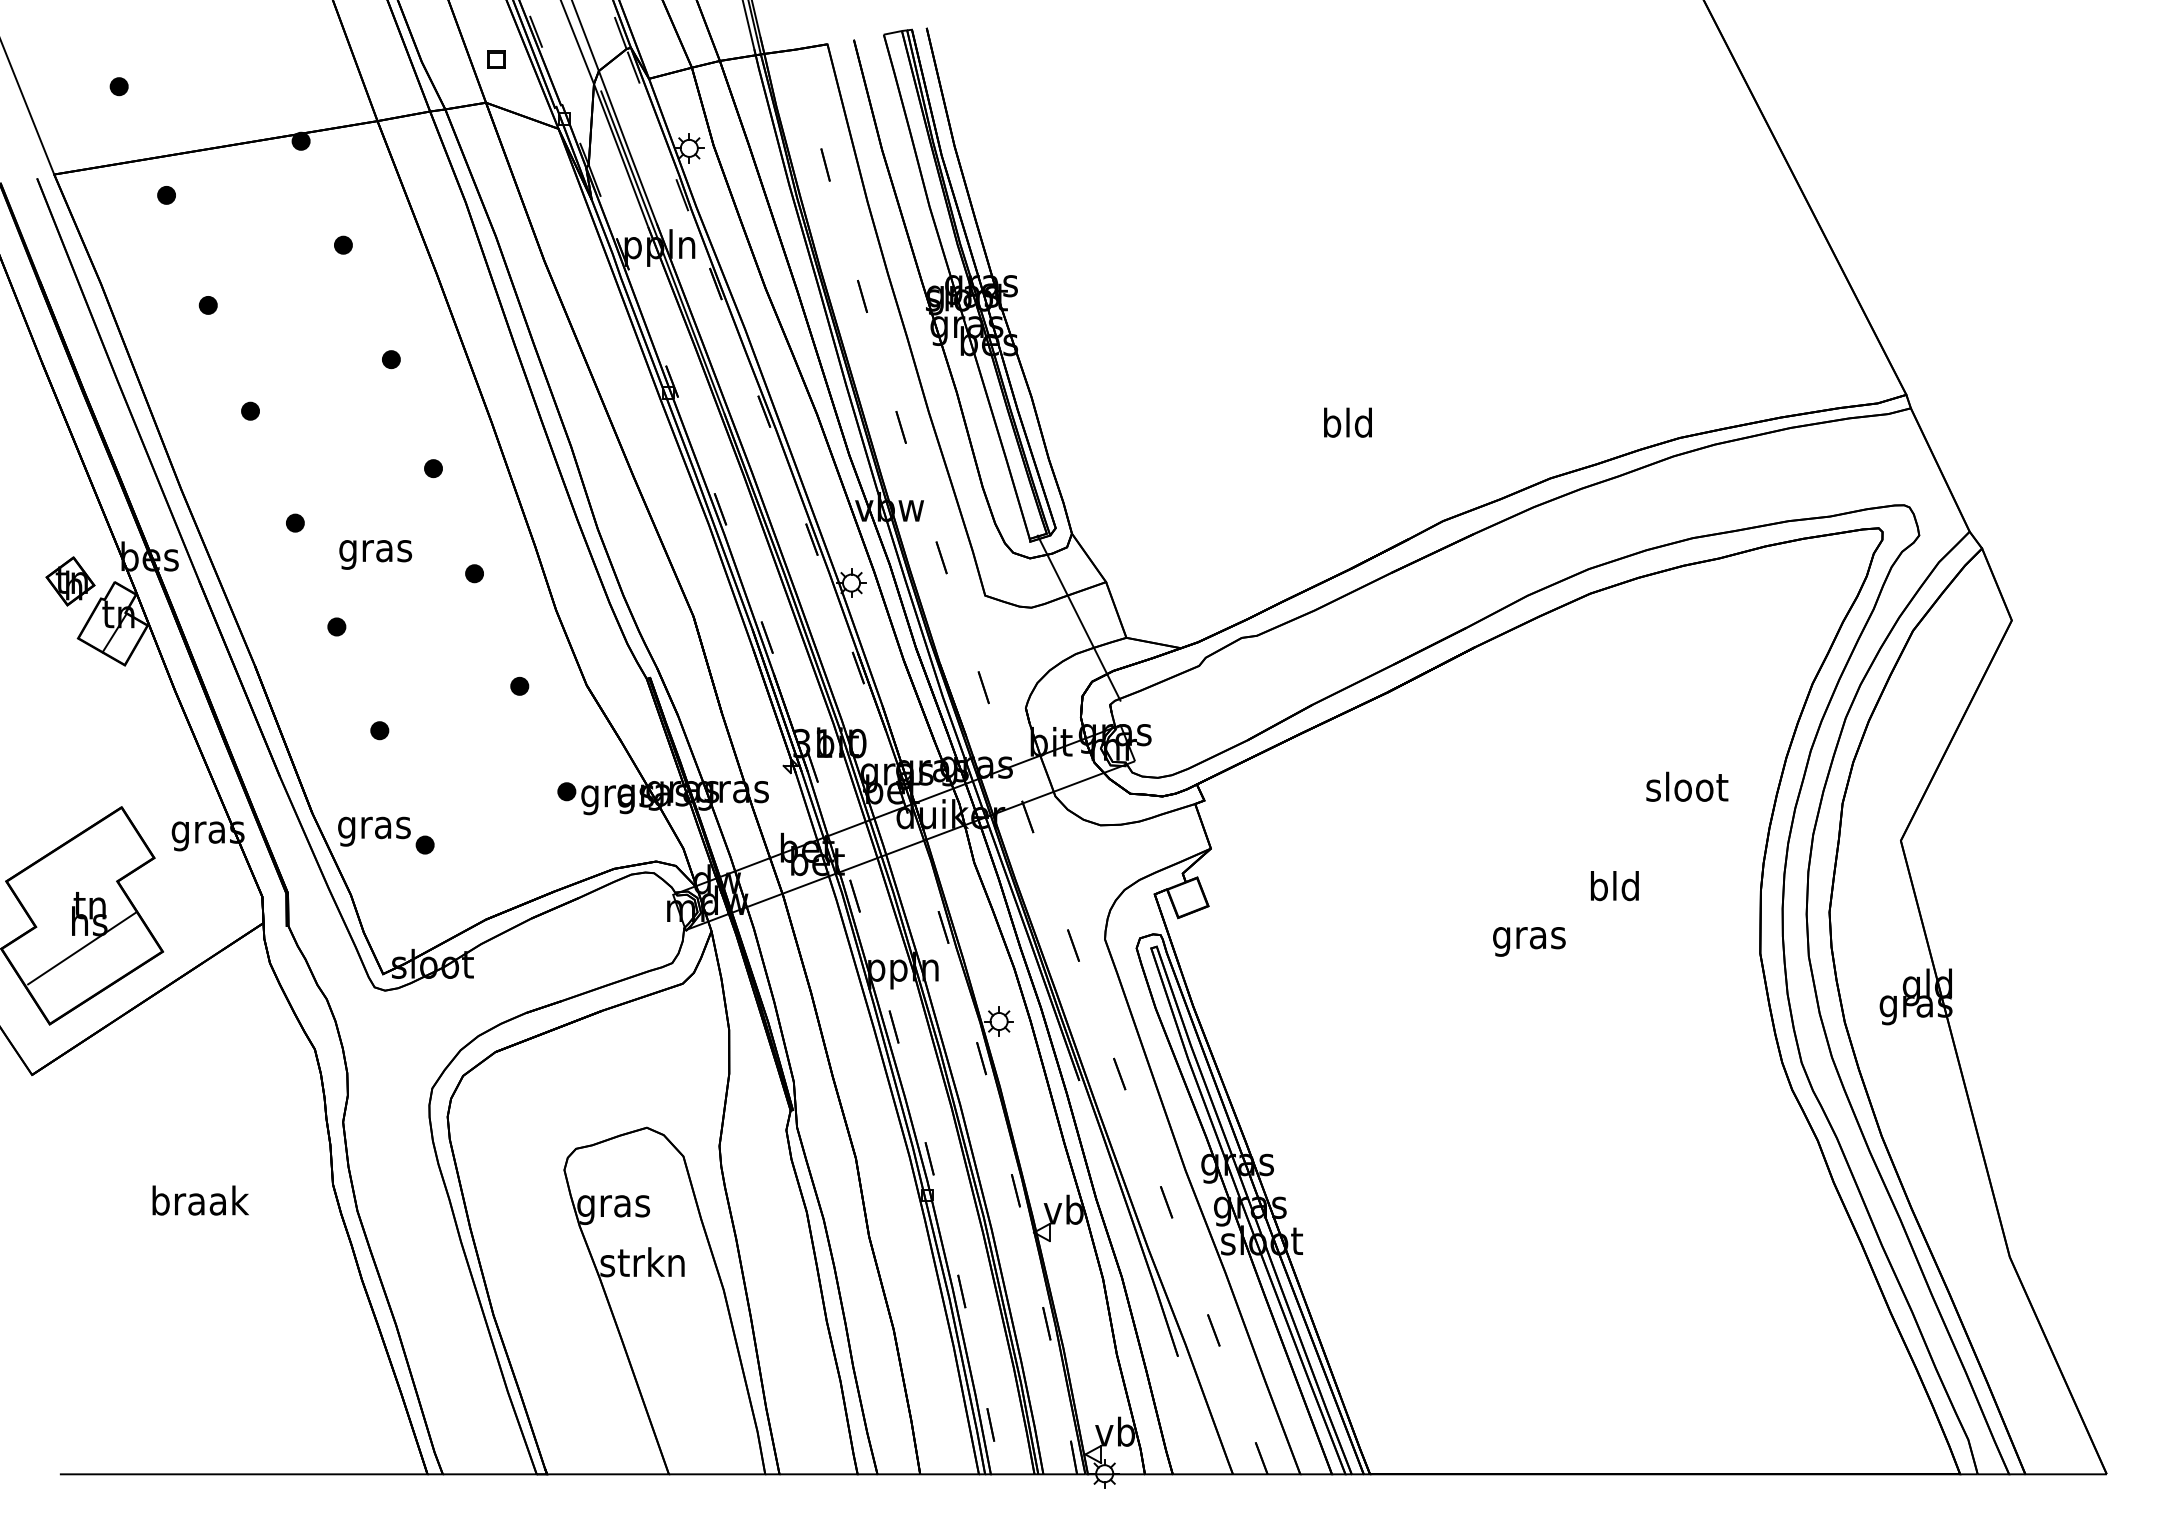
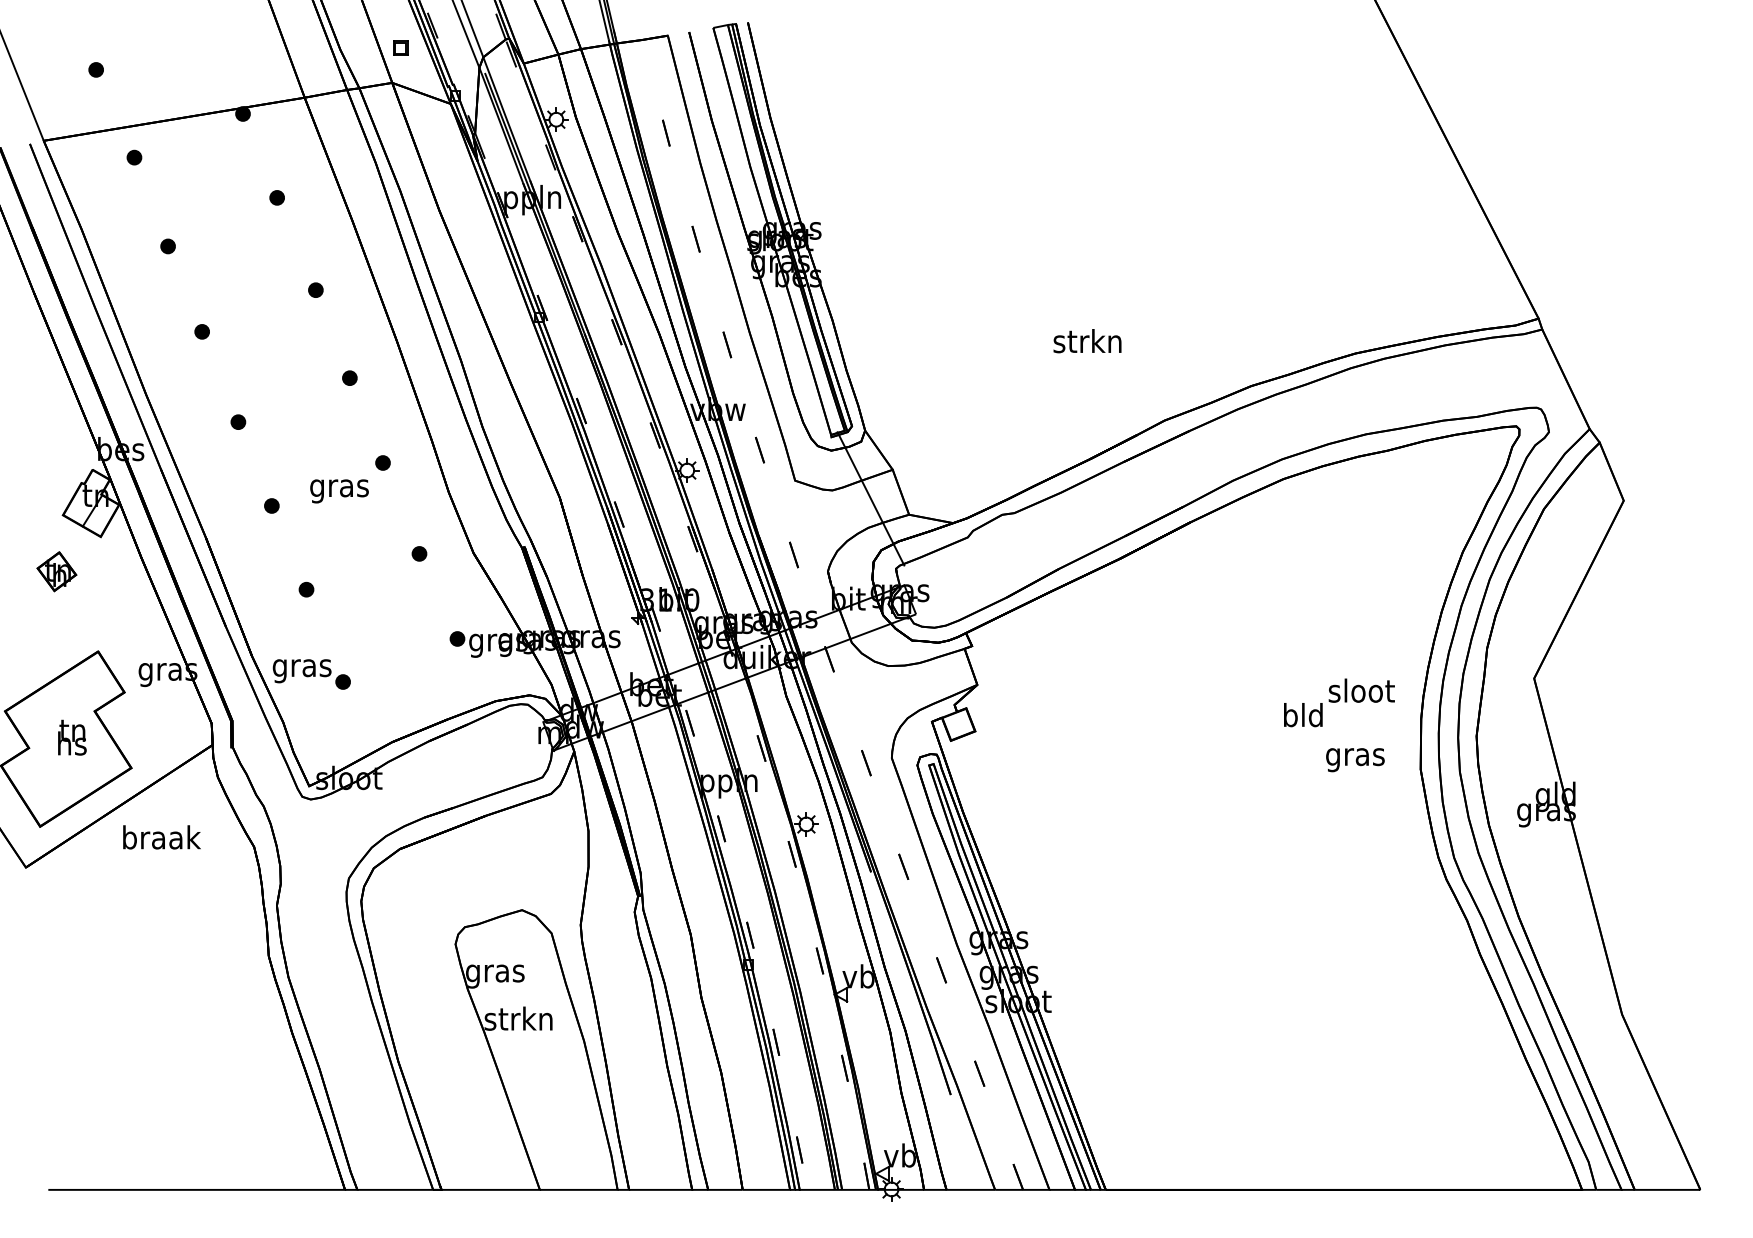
text: (1347, 422) -> (1087, 340), bld -> strkn
text: (375, 554) -> (339, 491), moved
part: (70, 581) -> (56, 571), moved
text: (1687, 786) -> (1361, 690), moved
text: (1529, 941) -> (1355, 759), moved
line: (82, 948) -> (66, 765), removed
text: (200, 1200) -> (161, 837), moved

